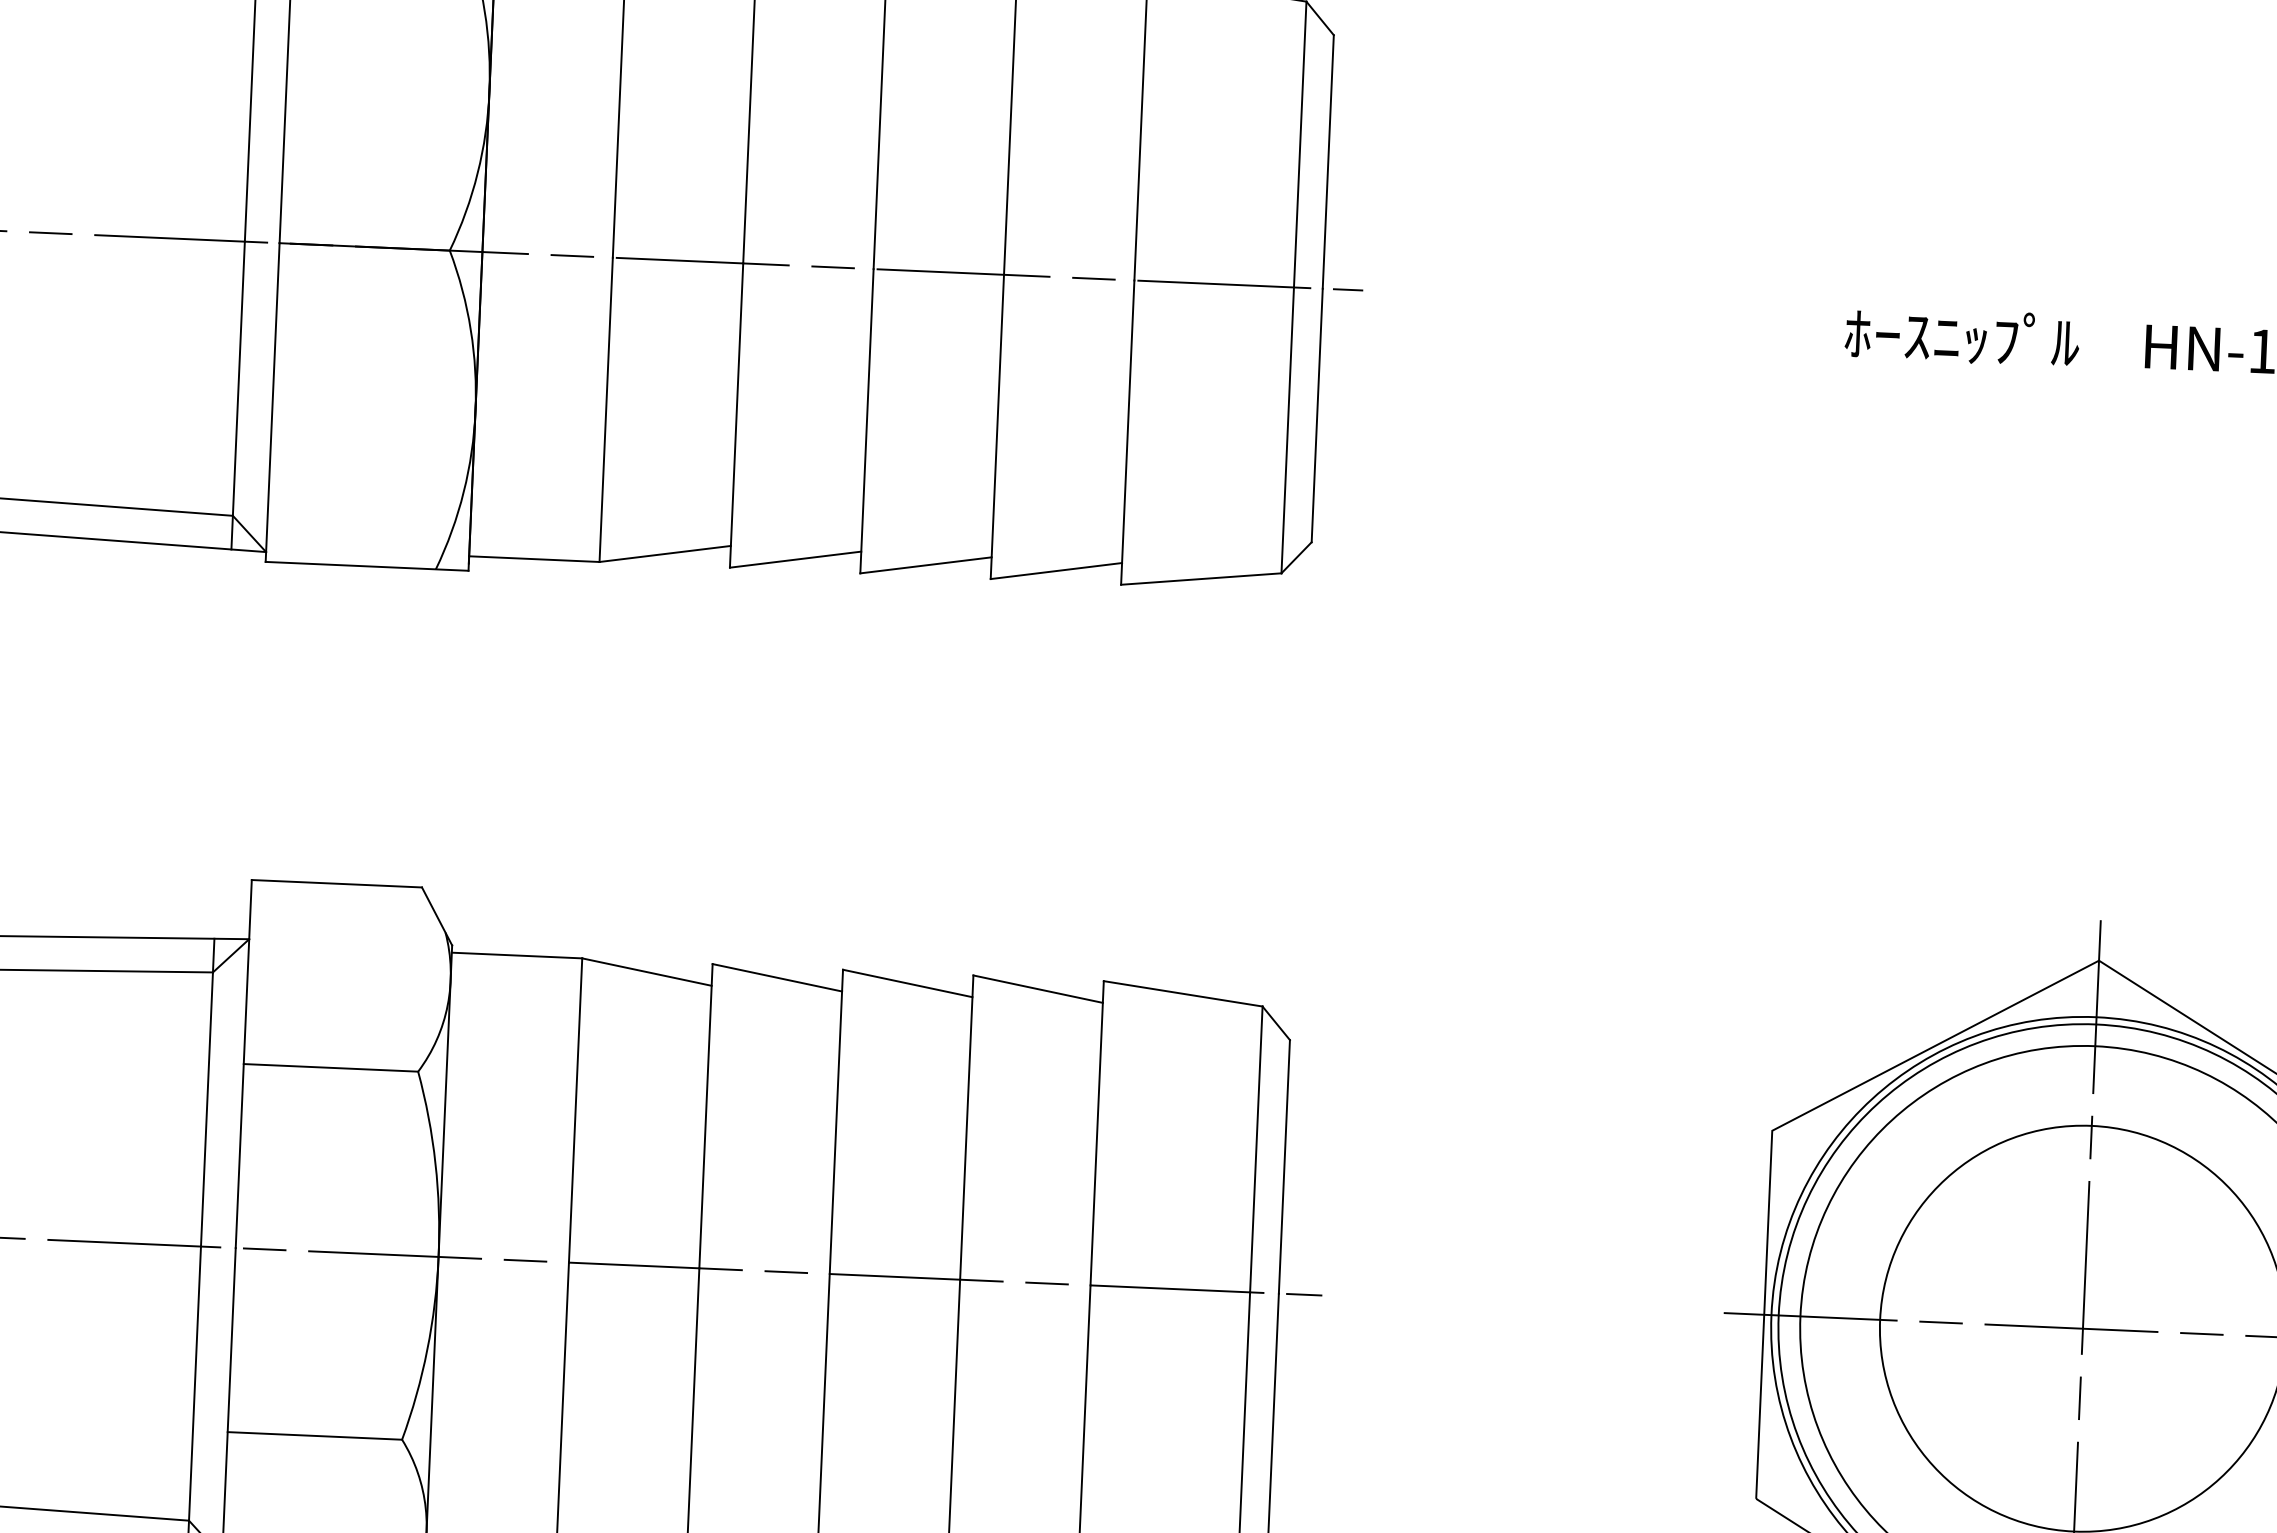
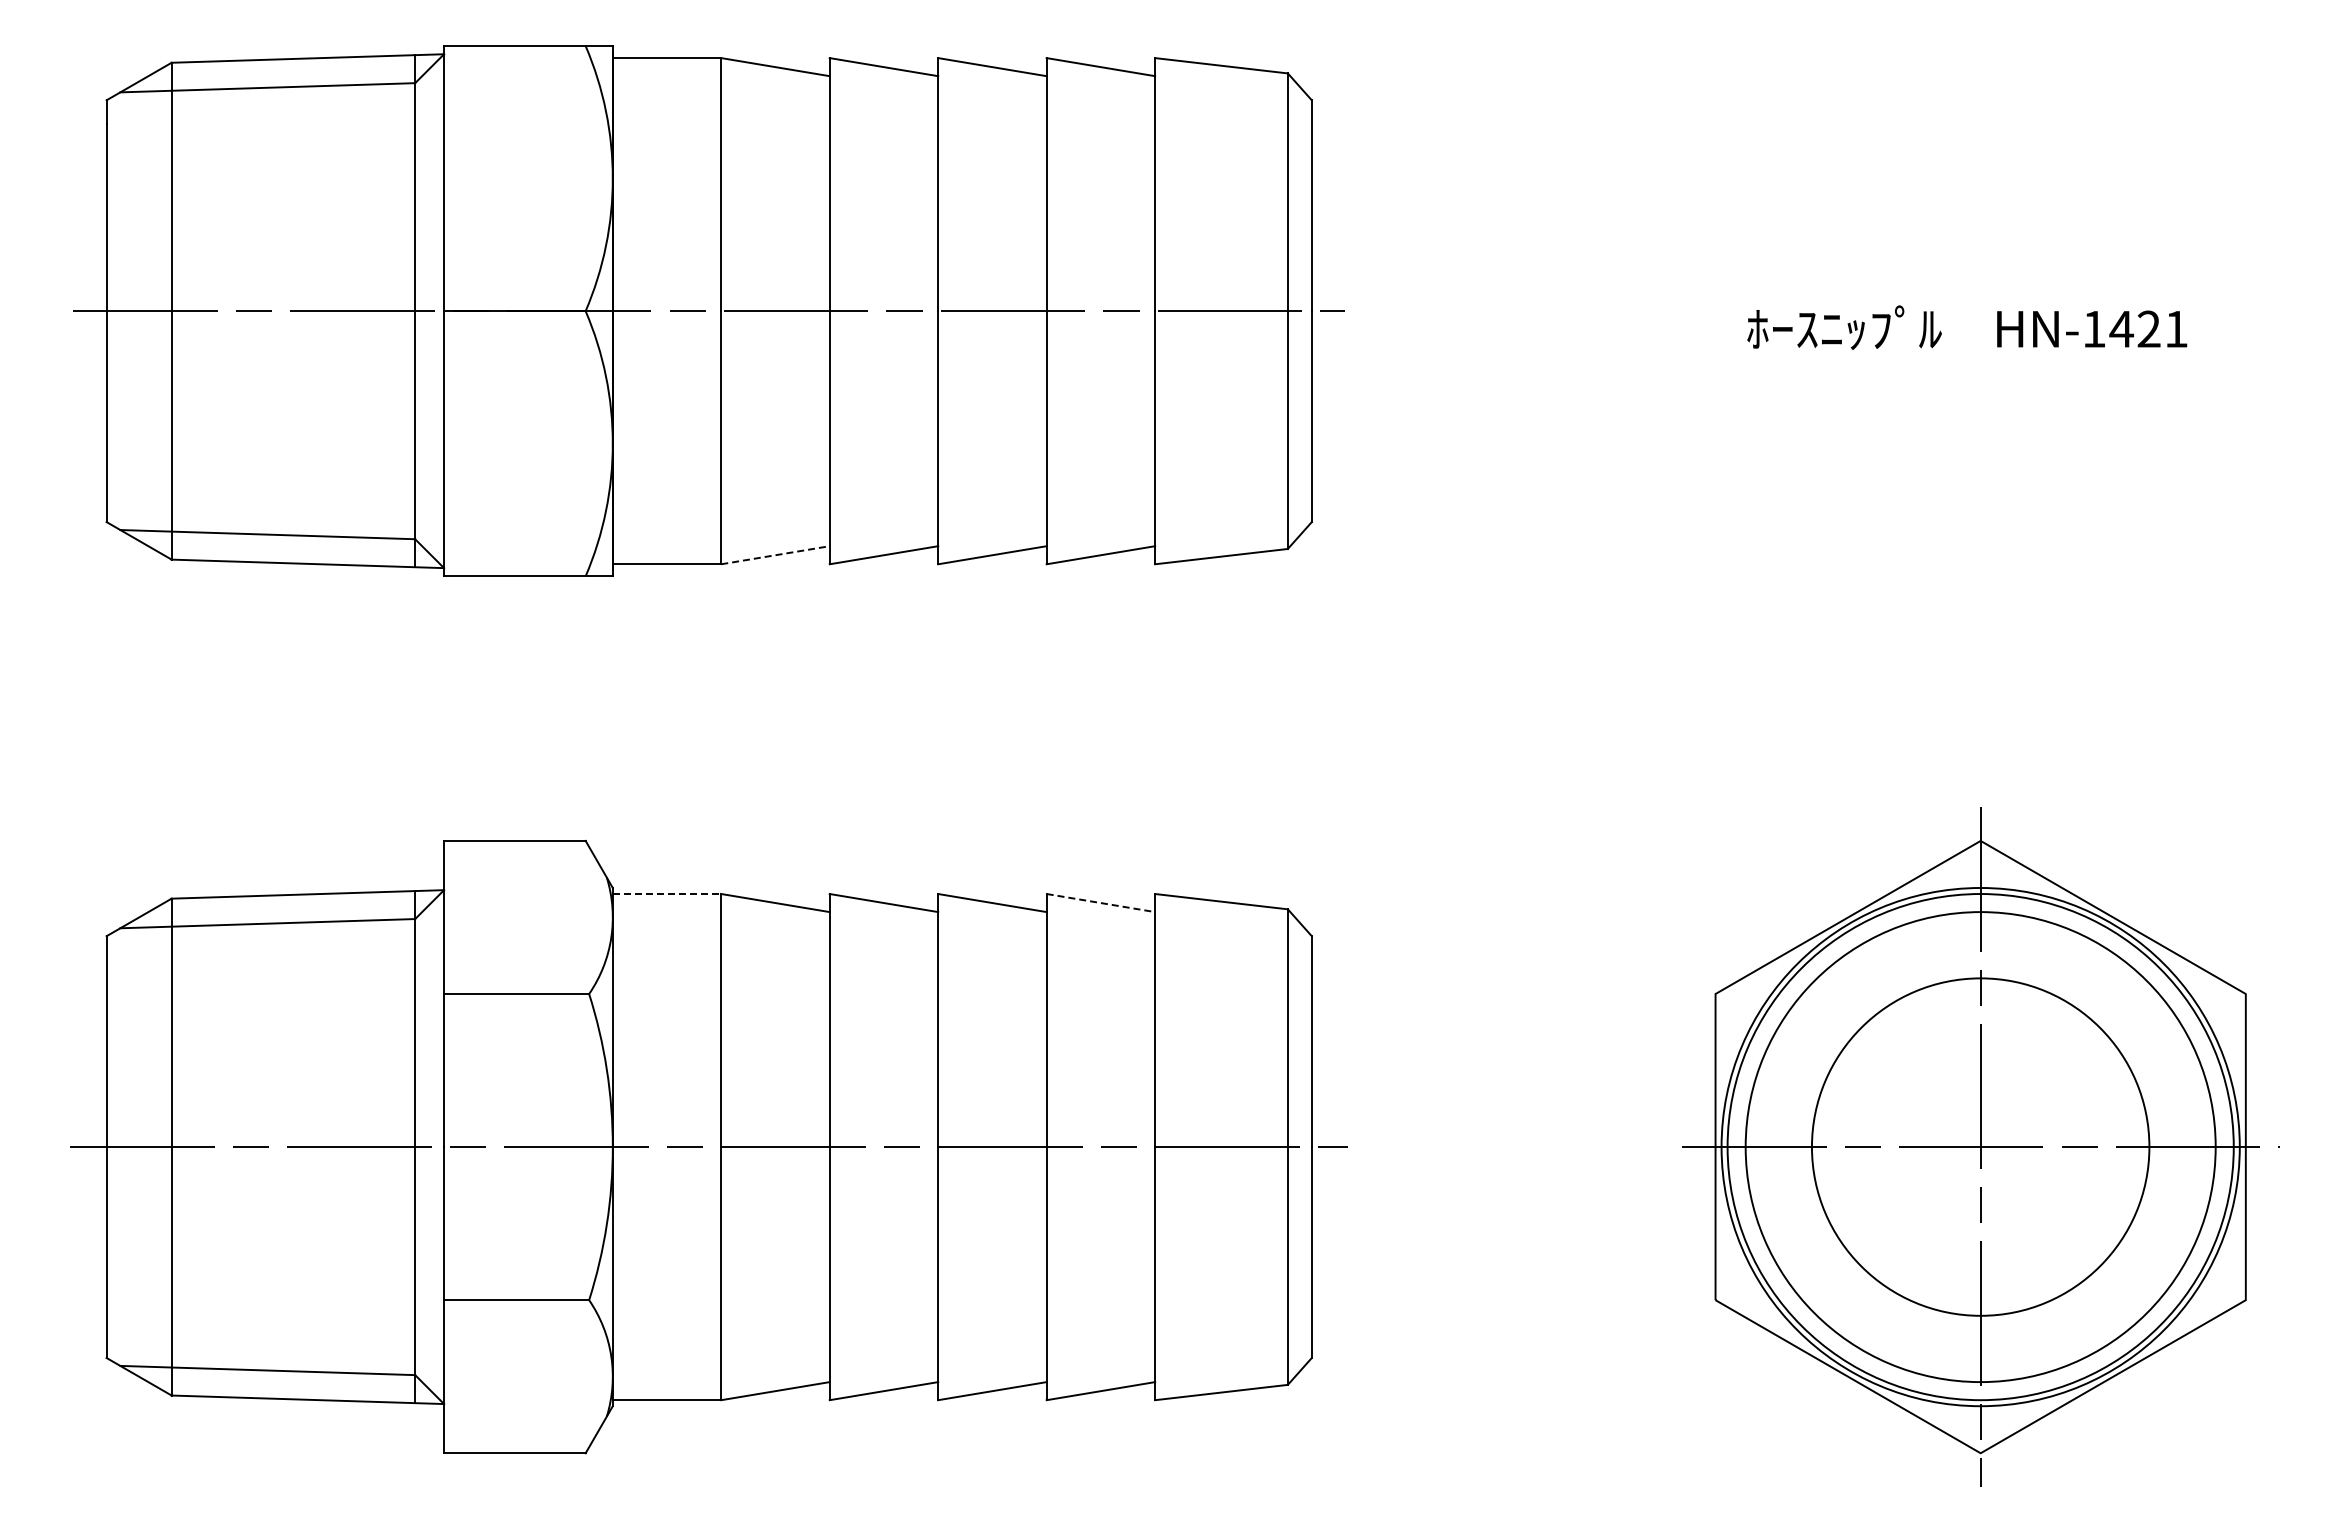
line: (665, 554) -> (775, 555), solid -> dashed
line: (517, 956) -> (667, 894), solid -> dashed
line: (1037, 989) -> (1100, 903), solid -> dashed

